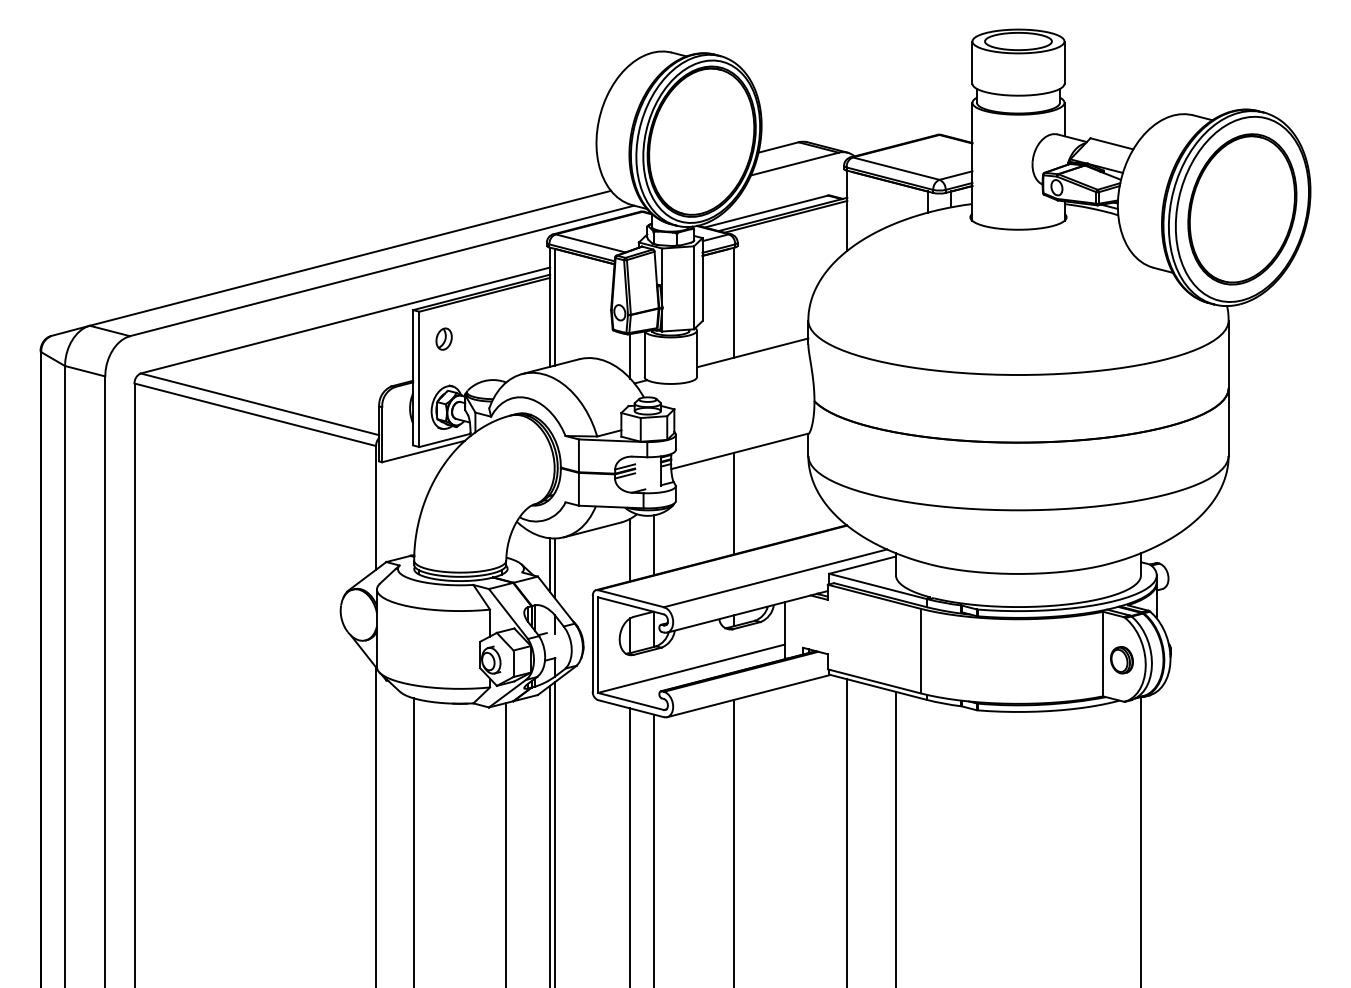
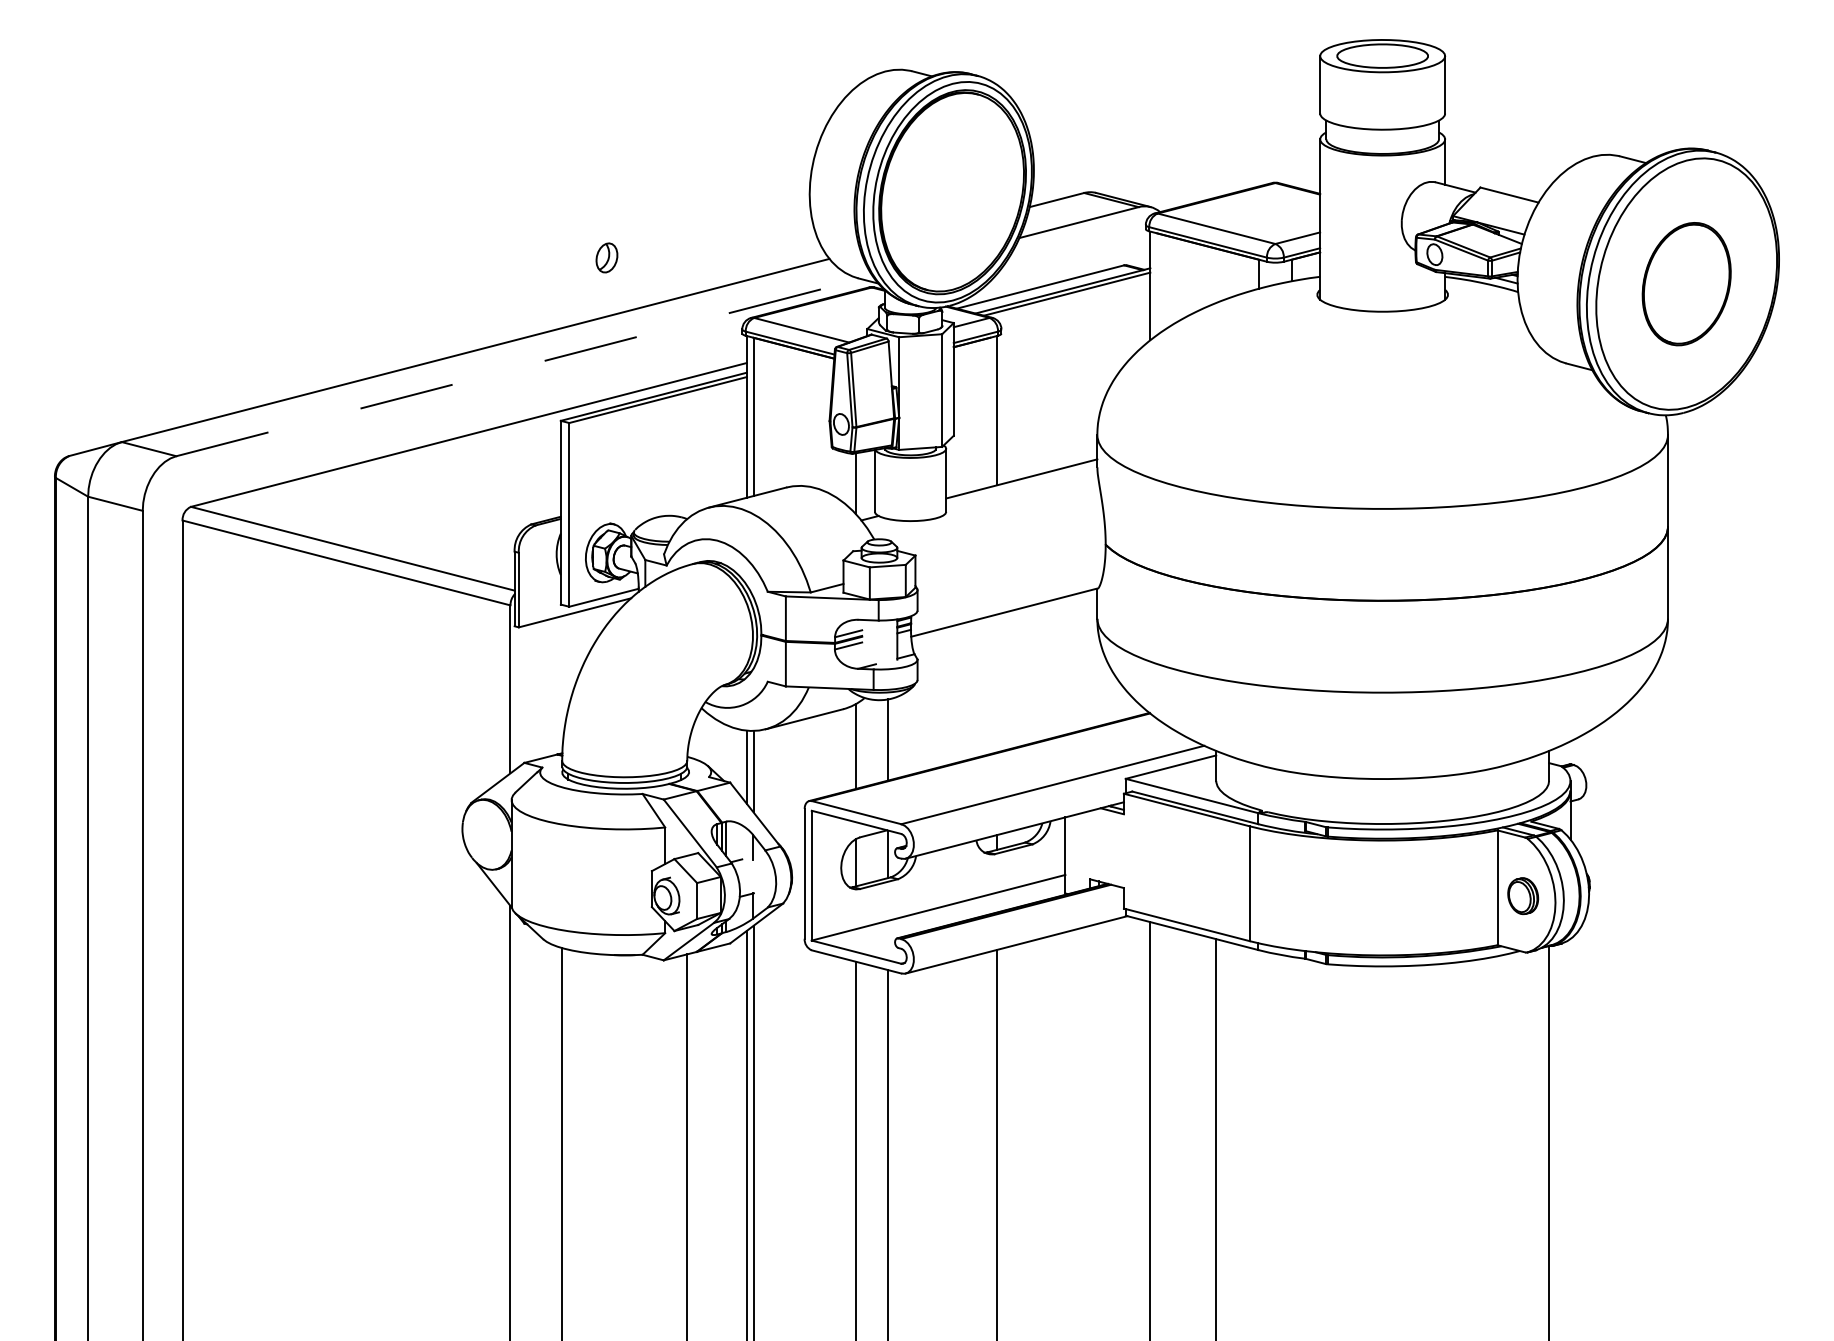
part: (1242, 209) -> (1686, 284), size x0.6
line: (382, 270) -> (519, 367), solid -> dashed
part: (443, 338) -> (606, 257), moved
line: (734, 503) -> (997, 683), removed

